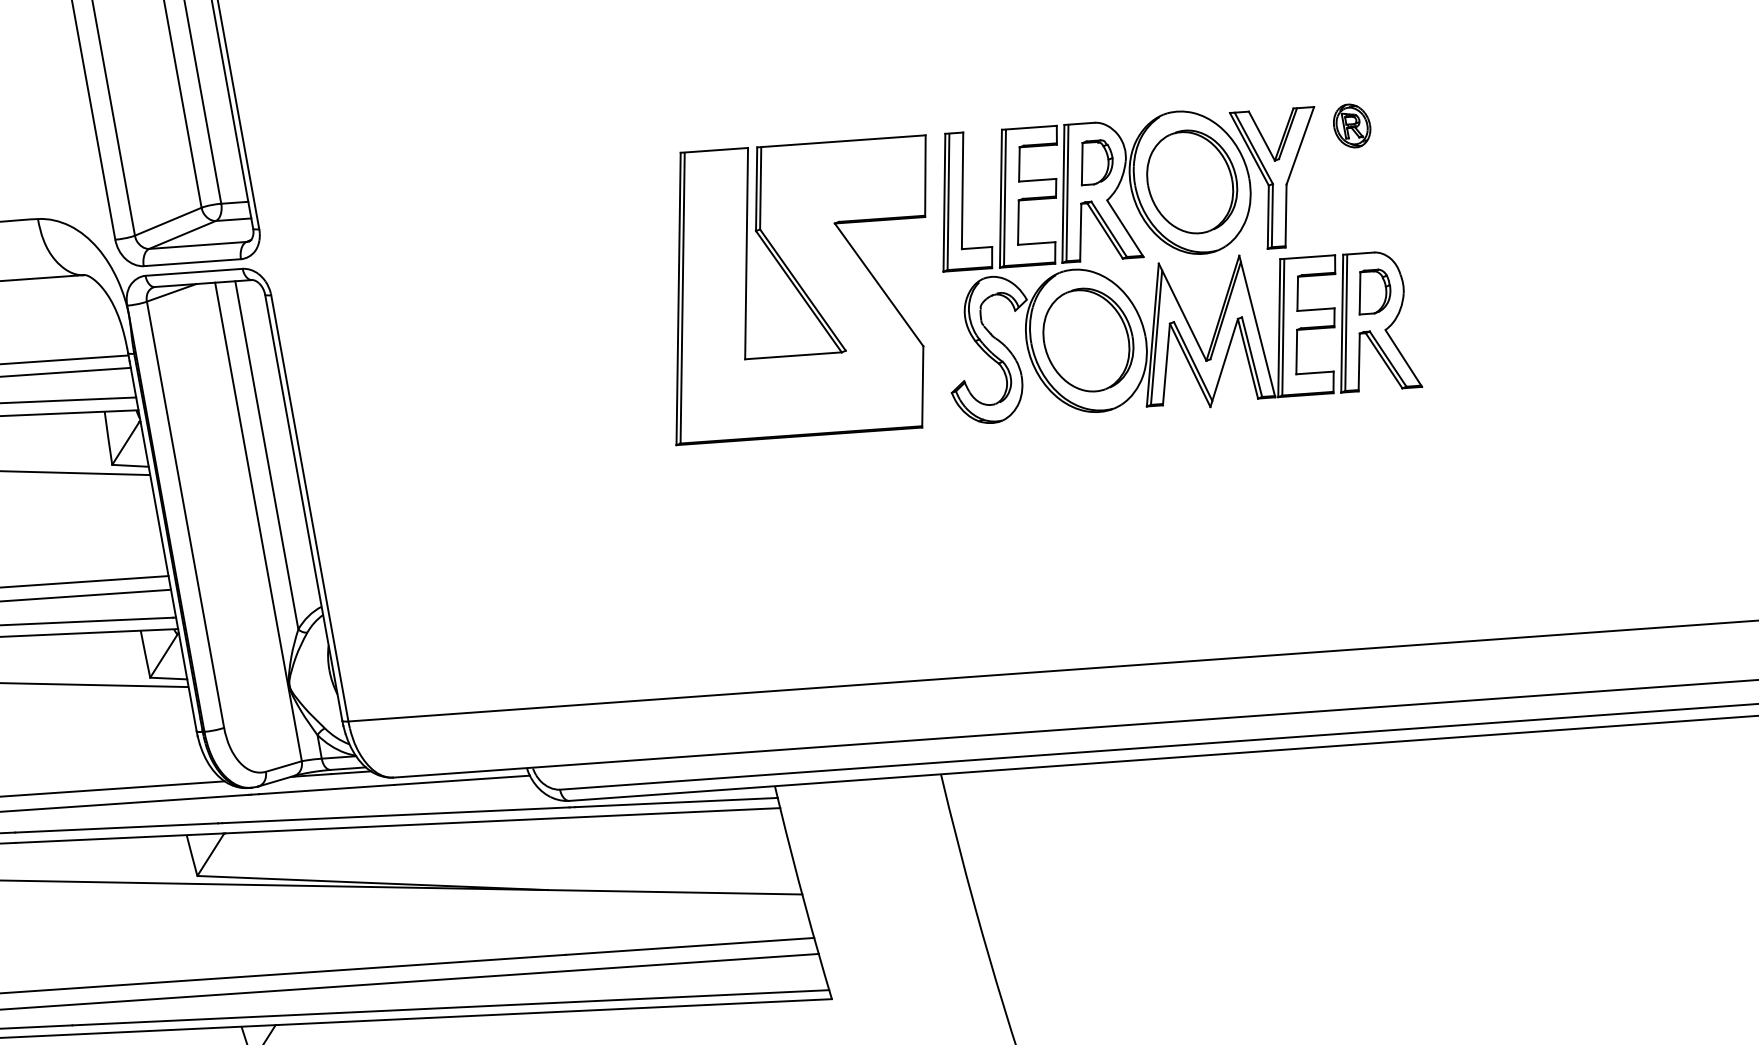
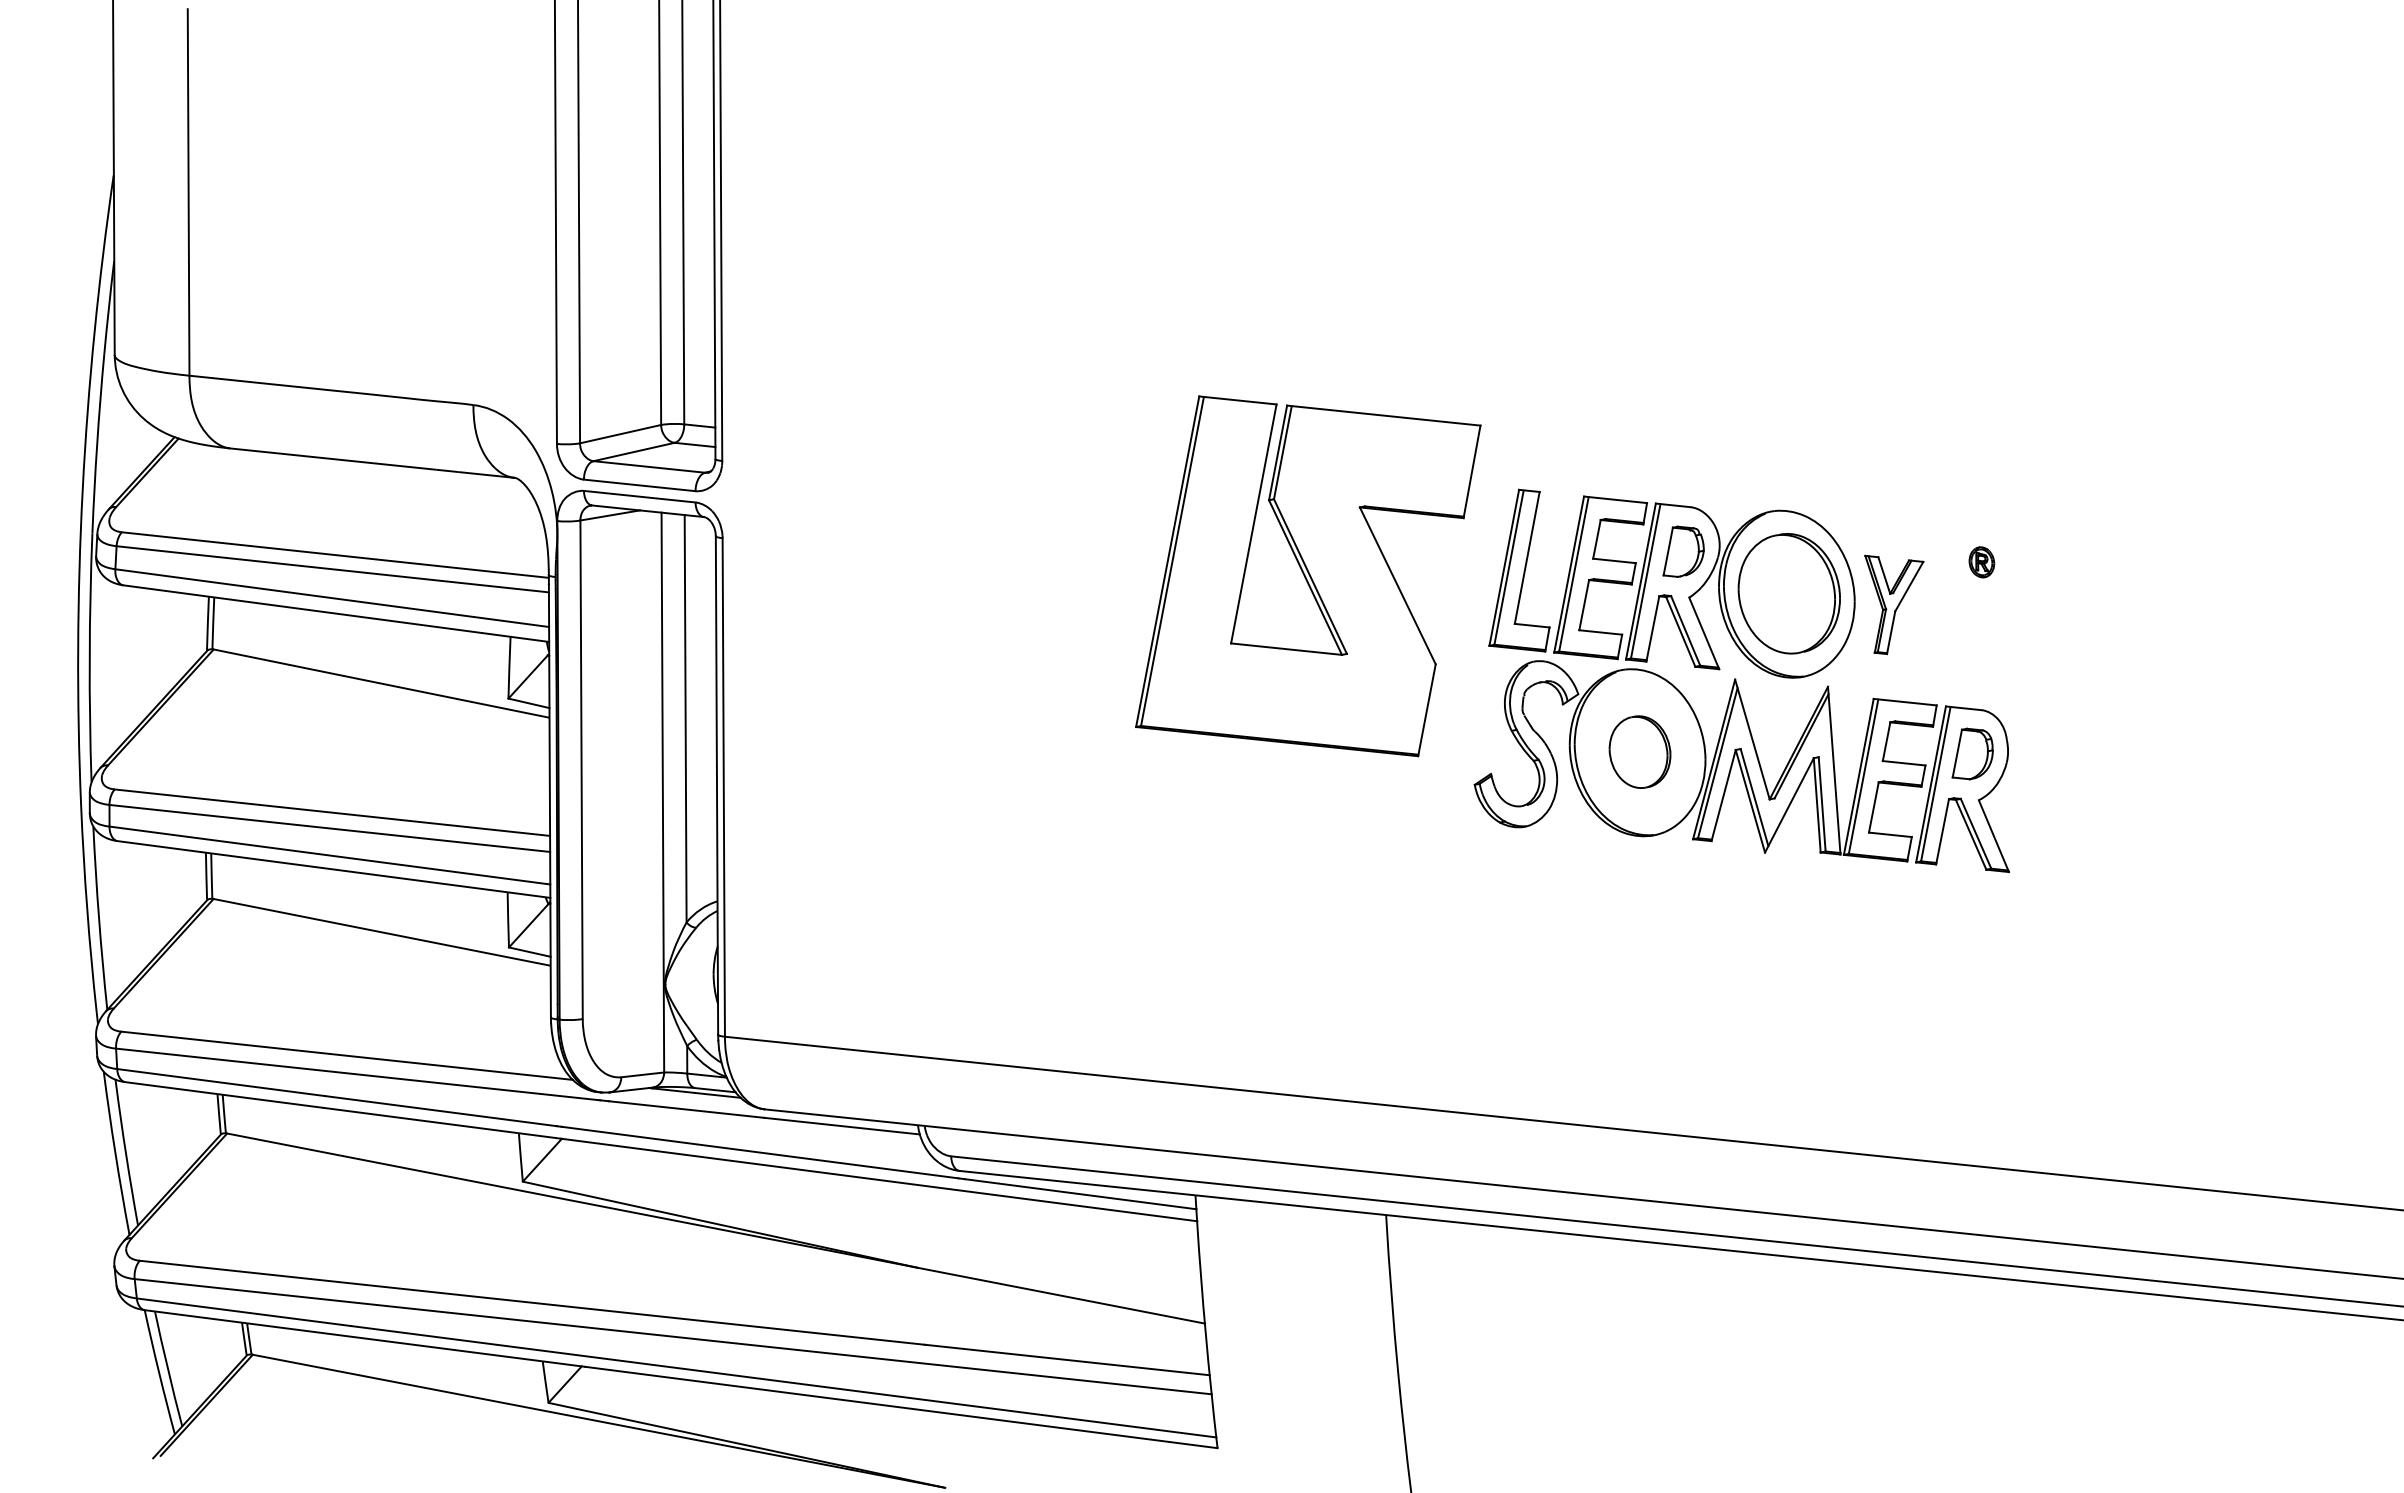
part: (1351, 126) -> (1981, 562), size x0.6
part: (1283, 175) -> (1894, 604), size x0.6
part: (801, 290) -> (1308, 576), moved
part: (1087, 339) -> (1639, 751), size x0.6

